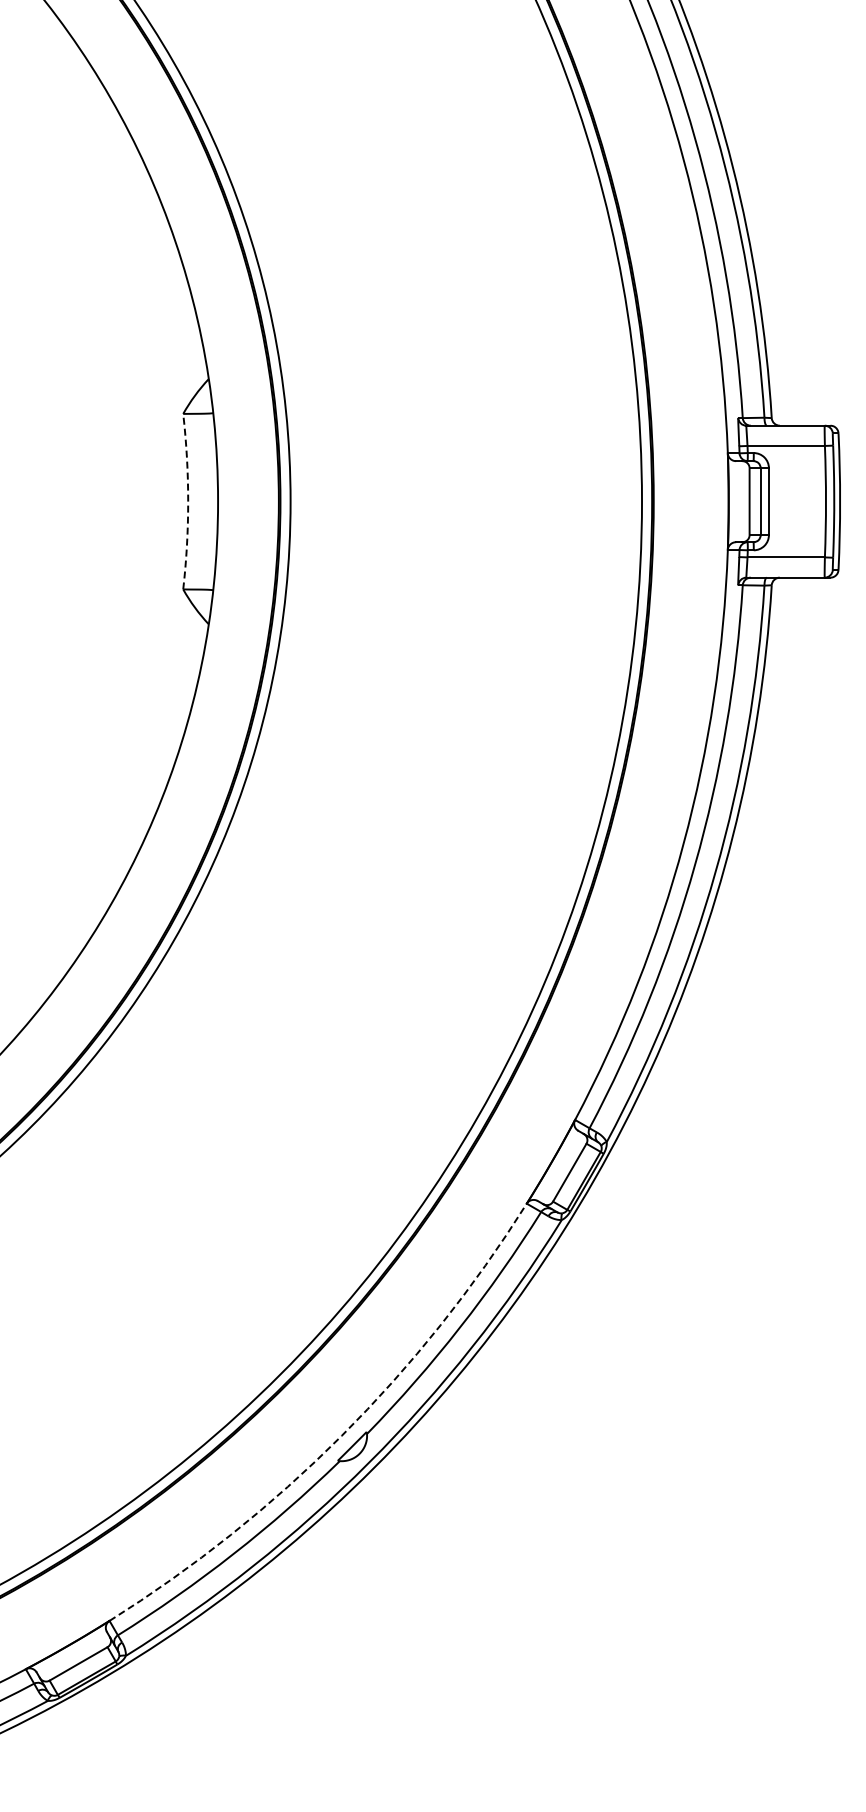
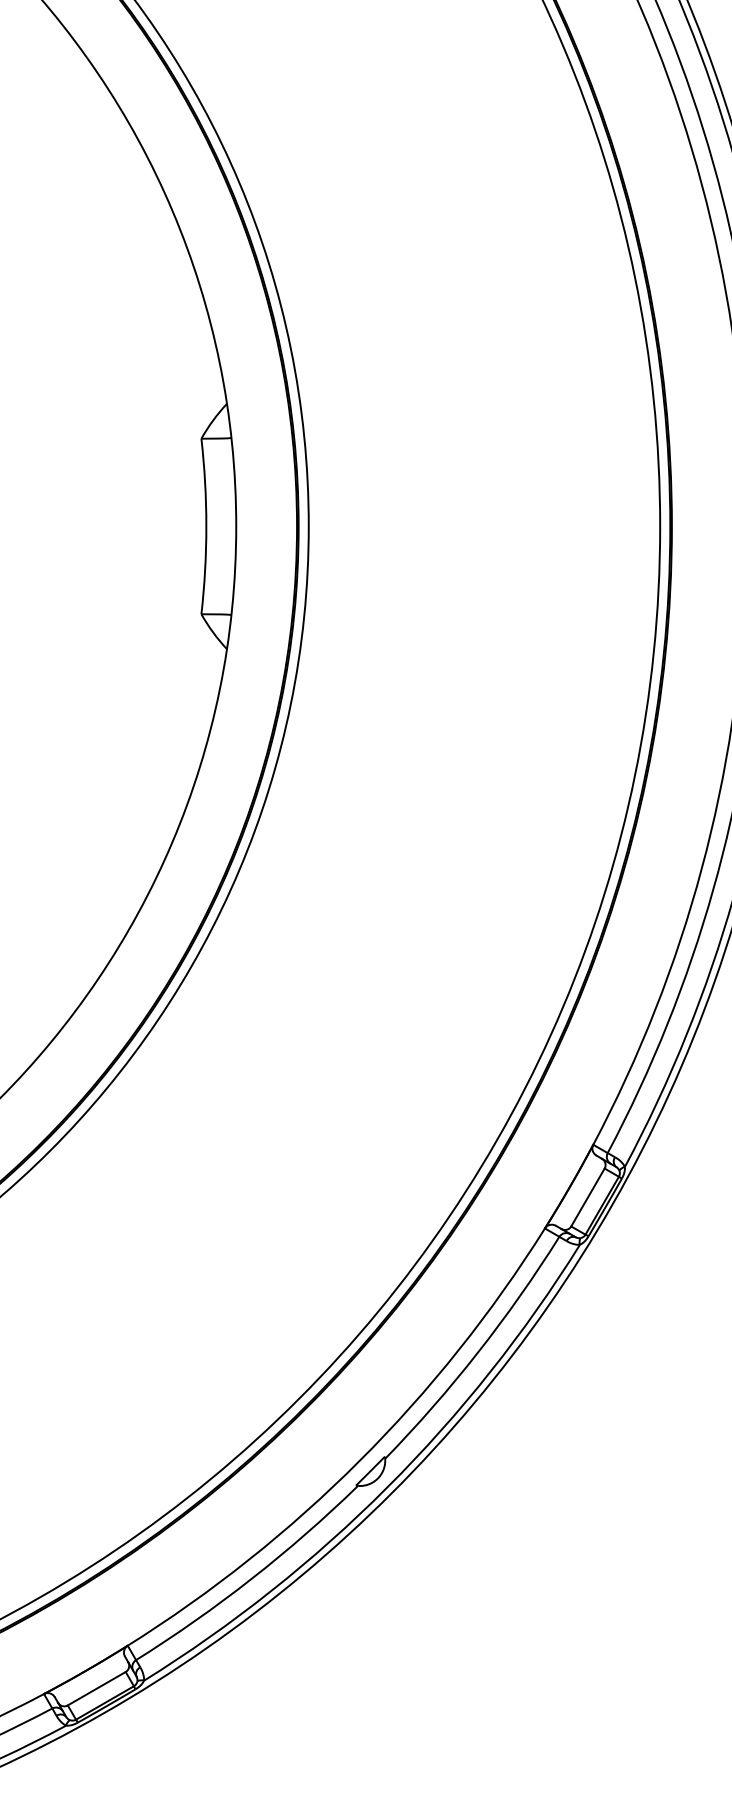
arc: (188, 501) -> (206, 526), dashed -> solid
arc: (341, 1435) -> (359, 1460), dashed -> solid

